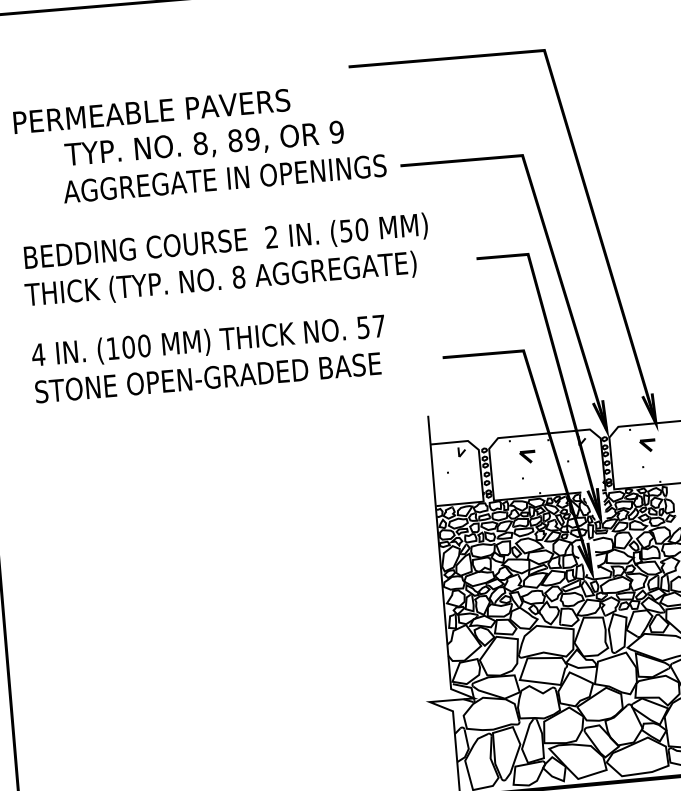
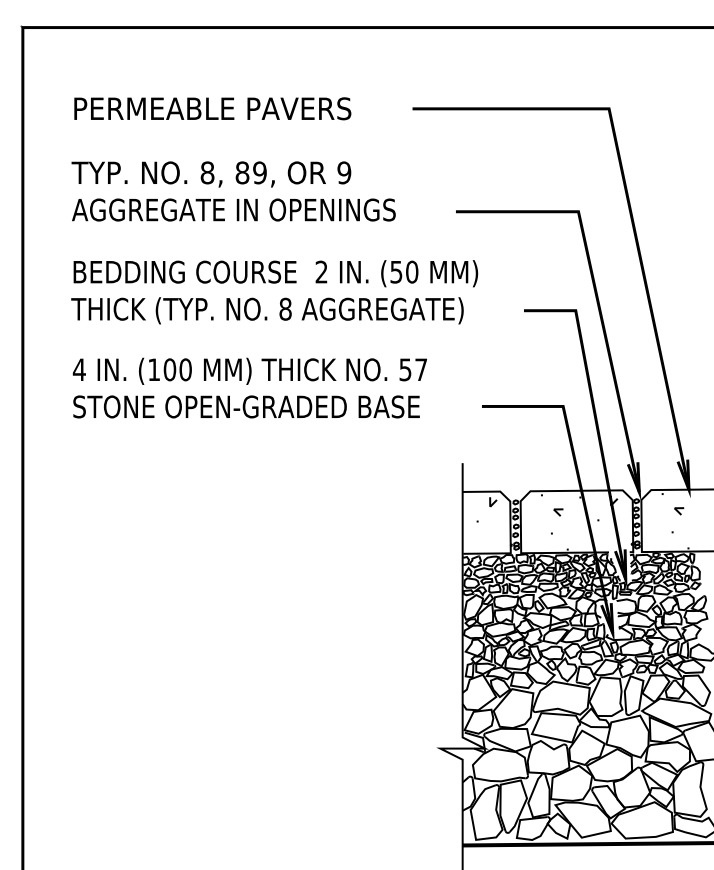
text: (151, 111) -> (212, 108), moved
text: (204, 144) -> (211, 174), moved
text: (224, 178) -> (233, 209), moved
part: (648, 445) -> (679, 511), size x0.62
part: (527, 456) -> (558, 512), size x0.62

